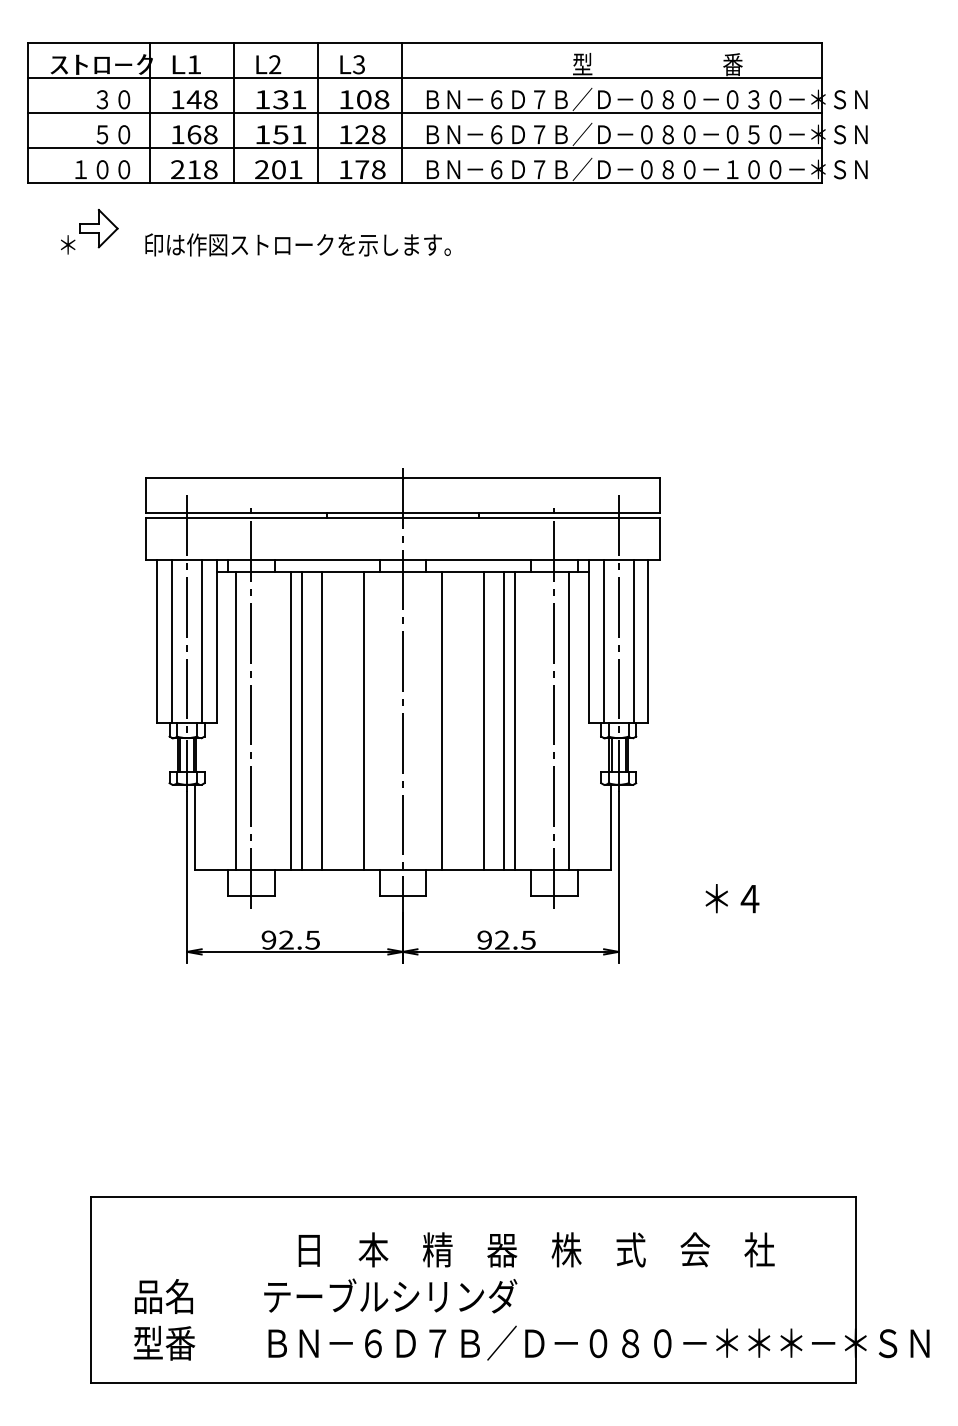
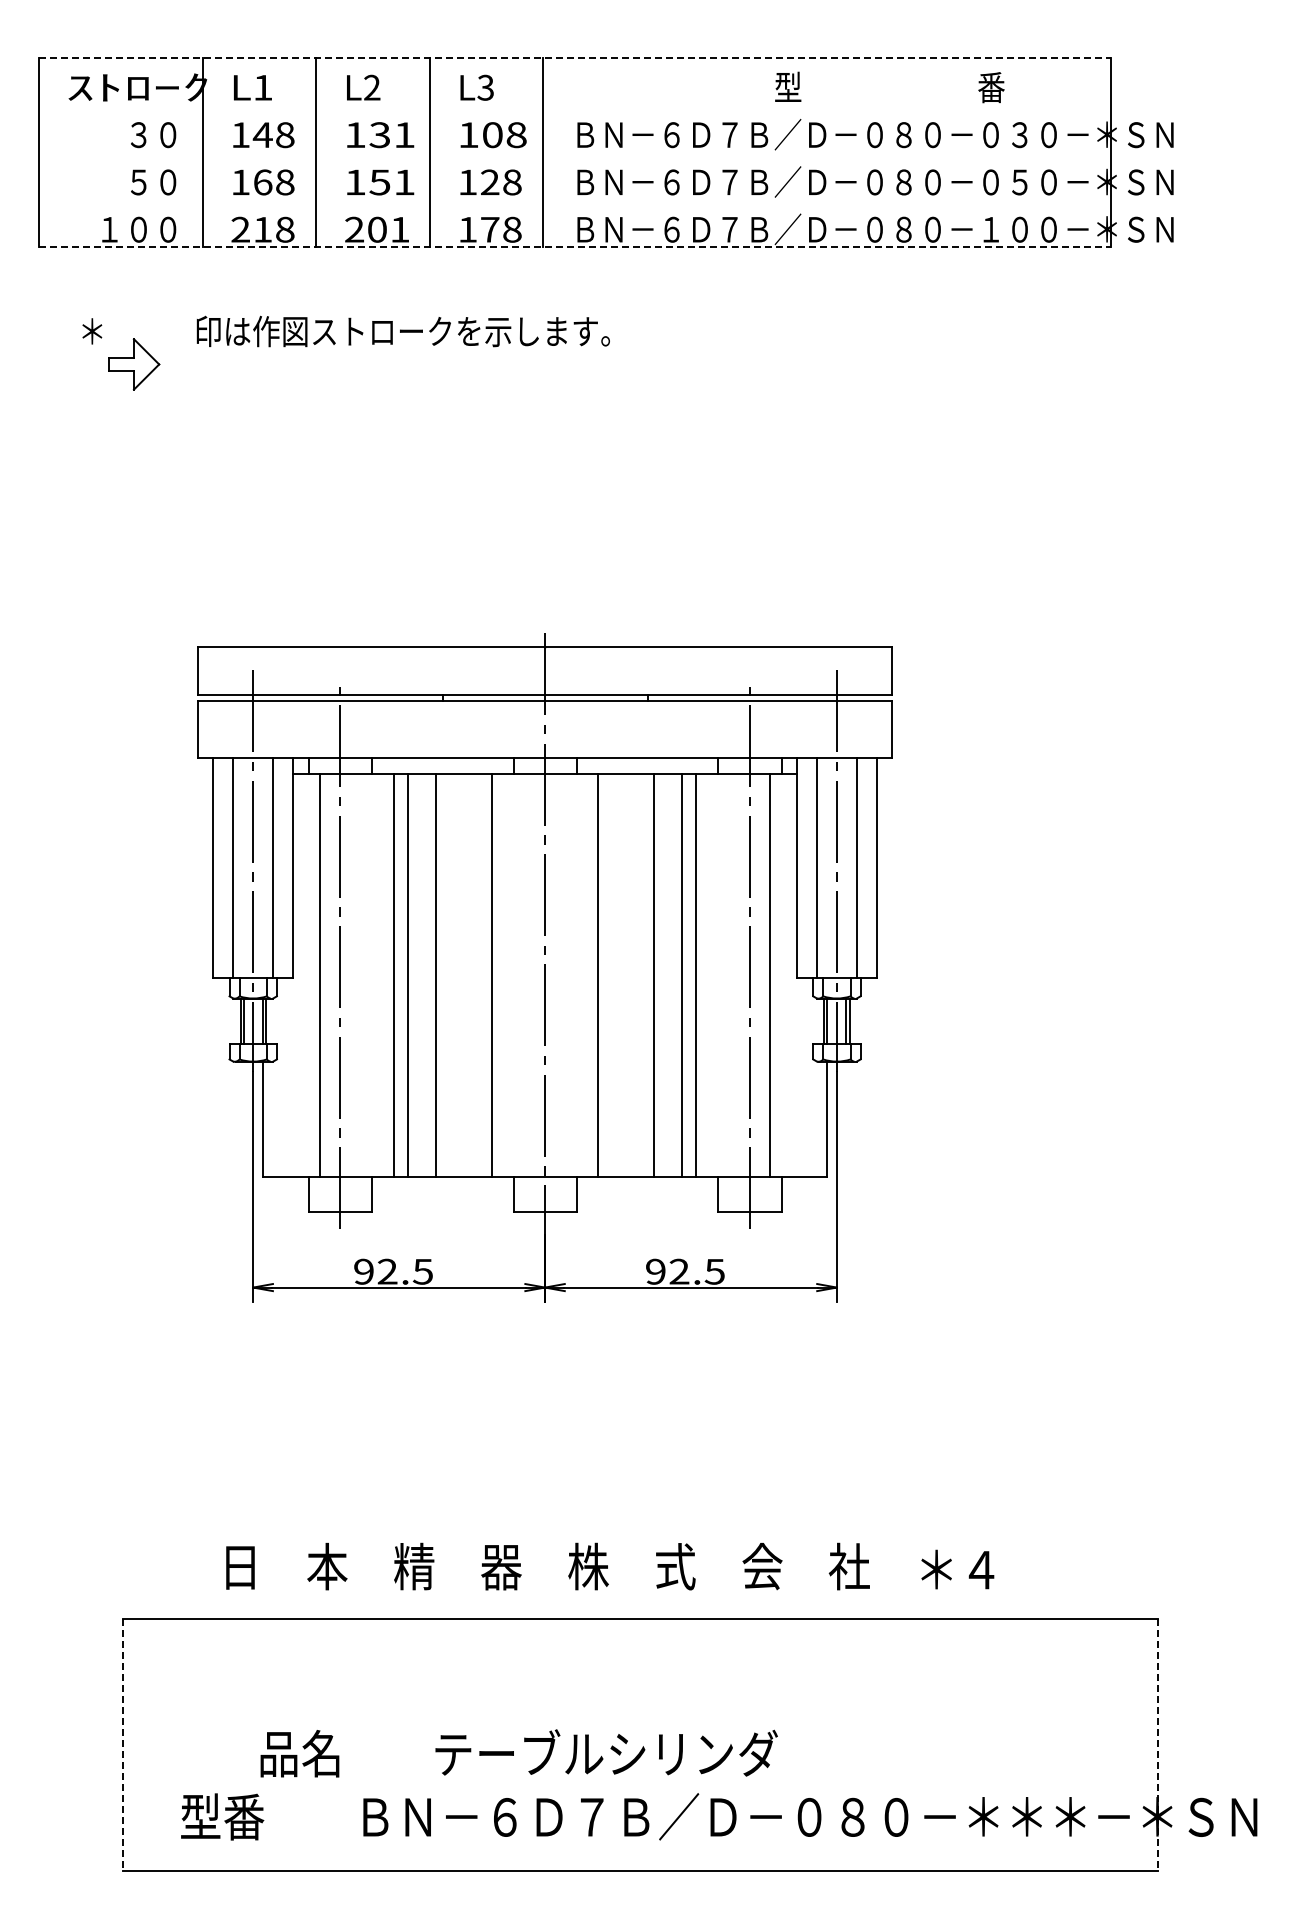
line: (425, 42) -> (575, 57), solid -> dashed
line: (424, 77) -> (574, 105), removed
line: (424, 112) -> (574, 152), removed
line: (424, 147) -> (574, 199), removed
line: (425, 182) -> (575, 247), solid -> dashed
part: (99, 228) -> (134, 364), moved
text: (732, 898) -> (957, 1569), moved
text: (536, 1249) -> (547, 1566), moved
line: (90, 1290) -> (122, 1745), solid -> dashed
line: (855, 1290) -> (1157, 1745), solid -> dashed
text: (325, 1296) -> (518, 1753), moved

